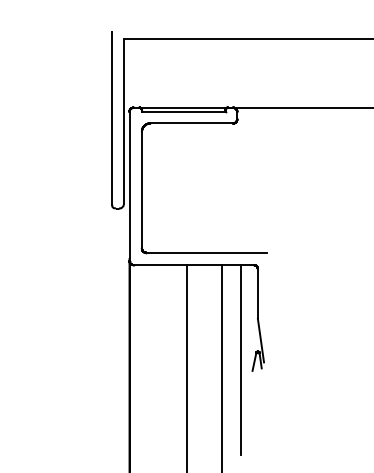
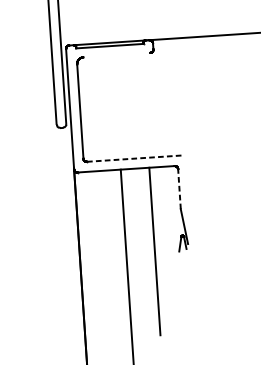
line: (191, 123) -> (116, 55), removed
line: (206, 252) -> (135, 158), solid -> dashed
line: (257, 294) -> (179, 189), solid -> dashed
line: (240, 359) -> (168, 242), removed

